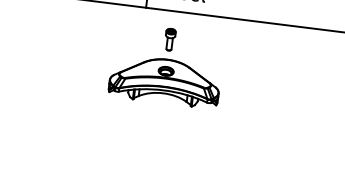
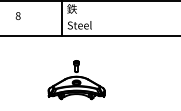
part: (166, 66) -> (76, 80), moved

